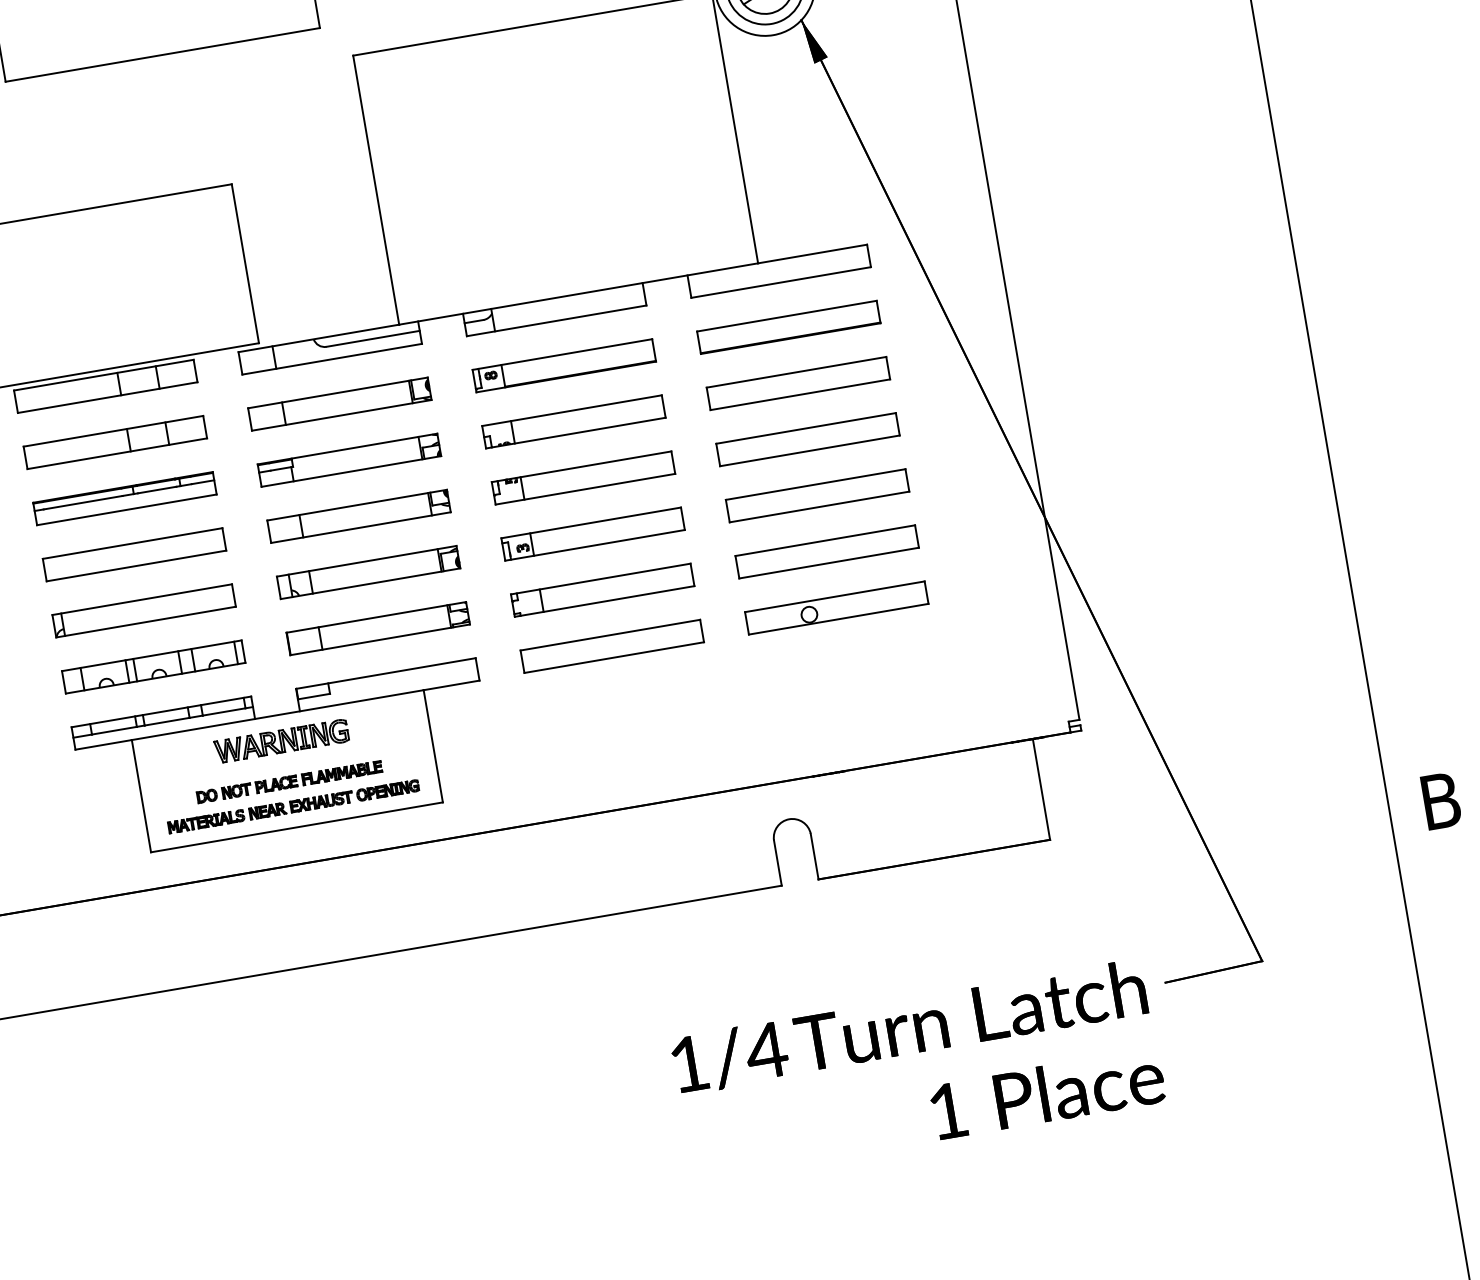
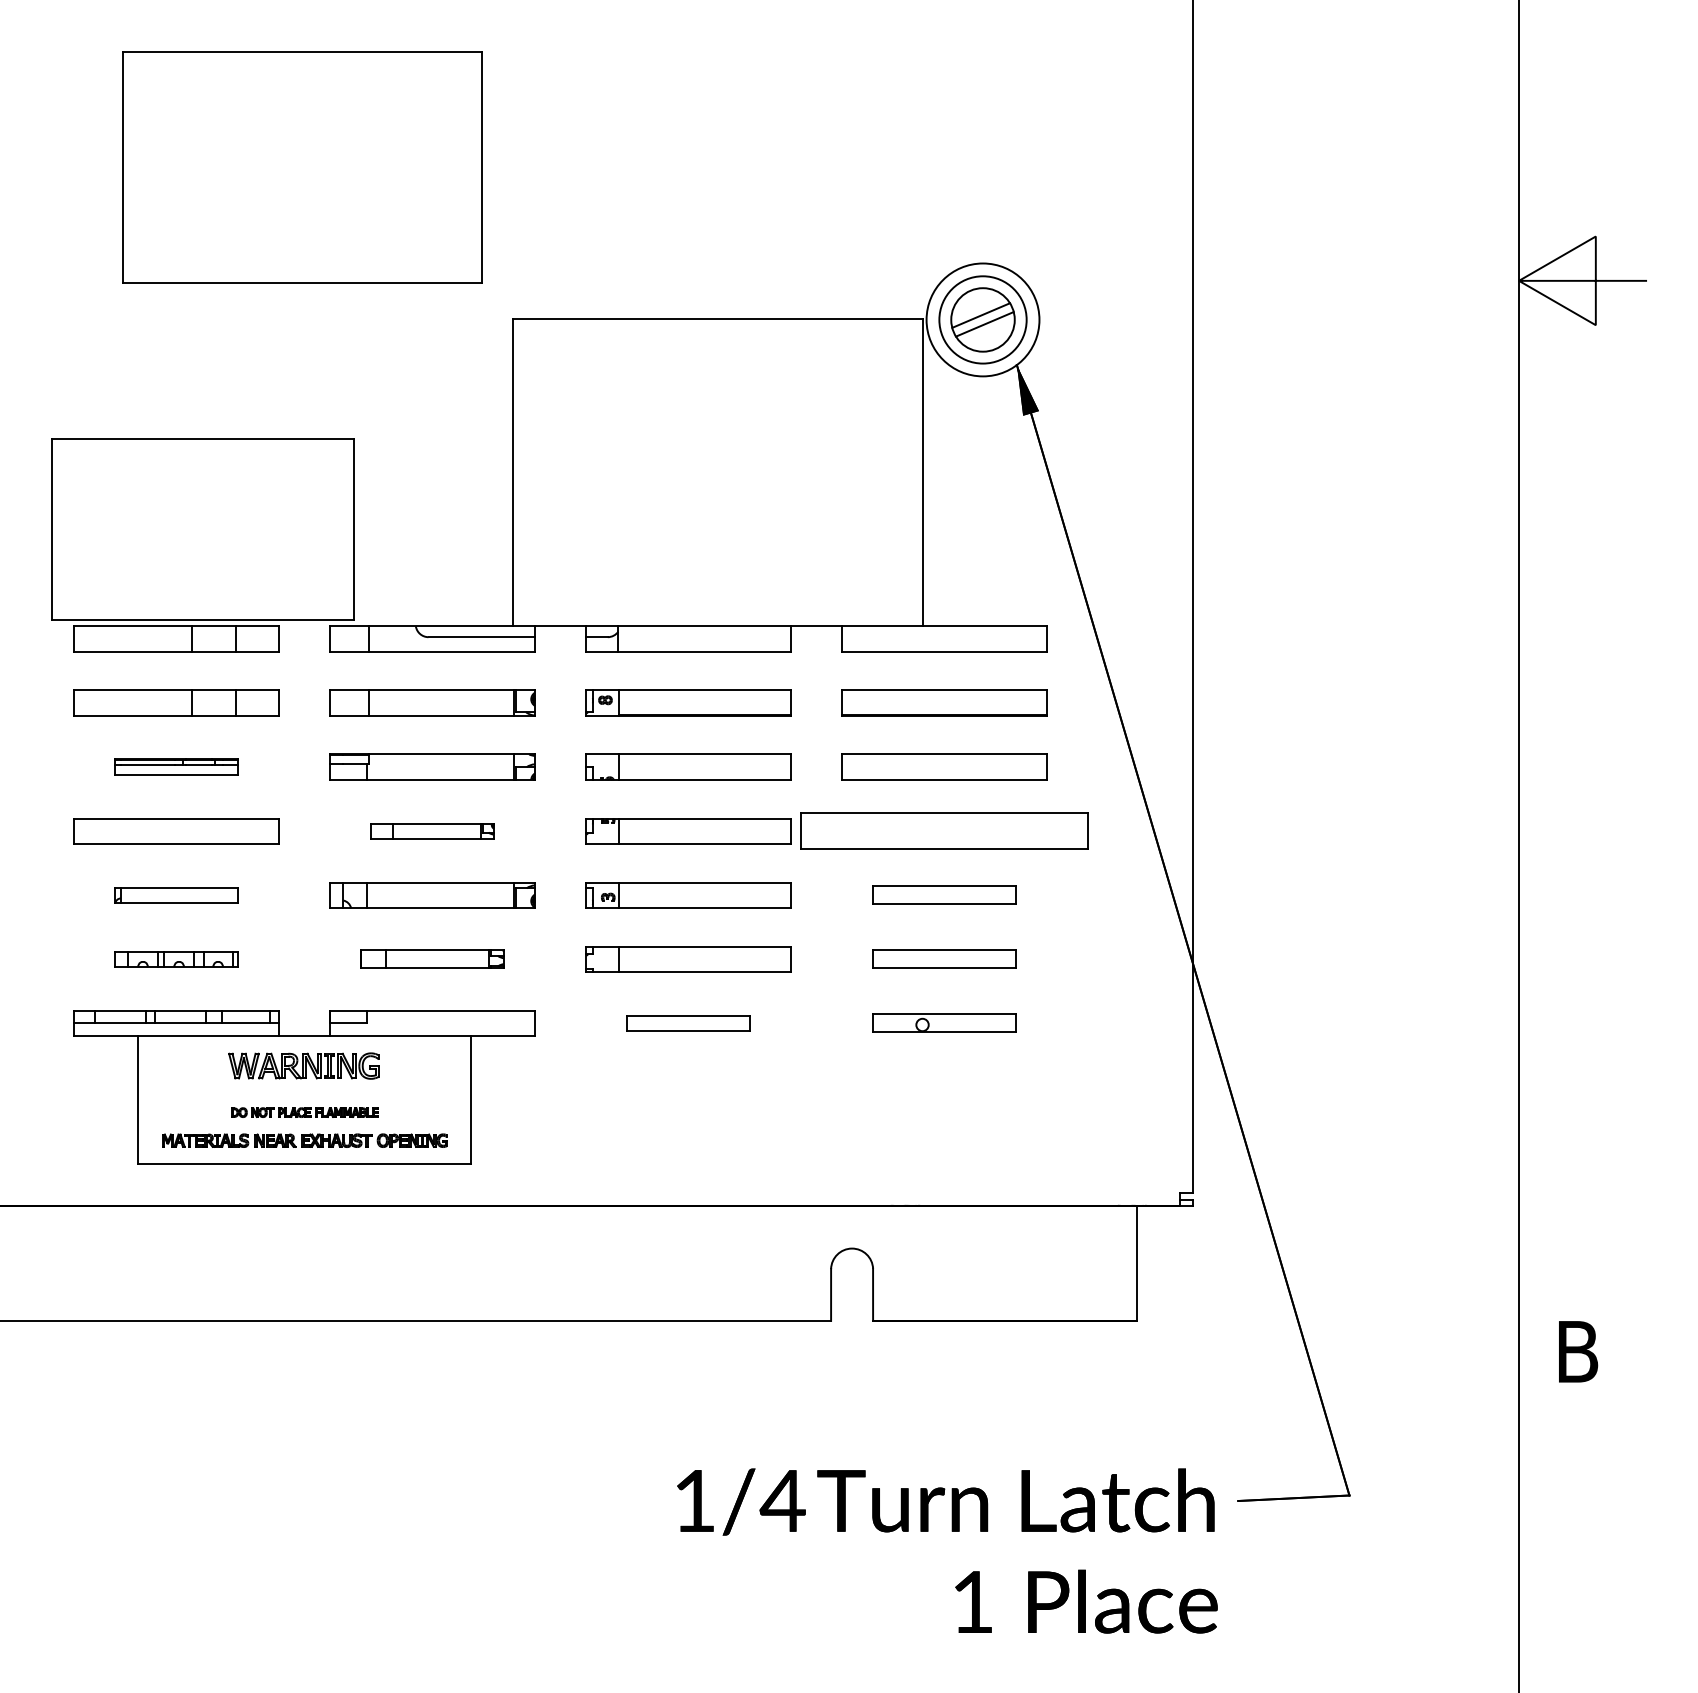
part: (807, 439) -> (944, 831), size x1.4
part: (817, 495) -> (944, 895), size x0.7
part: (124, 497) -> (176, 766), size x0.6
part: (359, 516) -> (432, 831), size x0.6
part: (827, 552) -> (944, 959), size x0.7
part: (836, 608) -> (944, 1023), size x0.7
part: (144, 611) -> (176, 895), size x0.6
part: (378, 628) -> (432, 959), size x0.7
part: (612, 646) -> (688, 1023), size x0.6
part: (153, 667) -> (176, 959), size x0.6
part: (288, 782) -> (304, 1112), size x0.7

